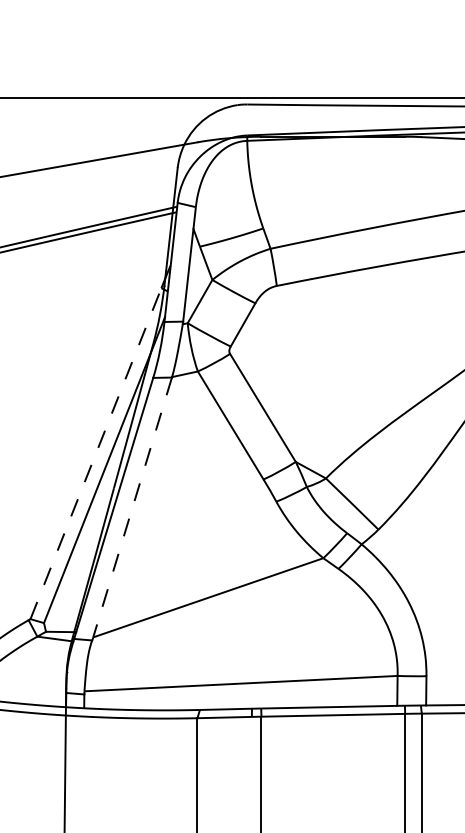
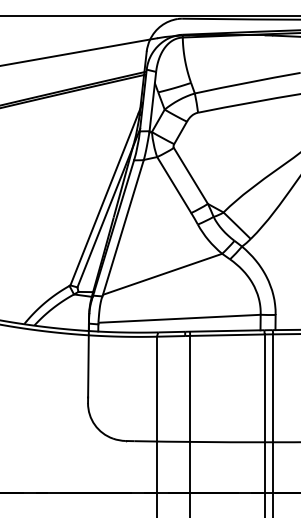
line: (96, 453) -> (104, 199), dashed -> solid
line: (132, 509) -> (123, 228), dashed -> solid

